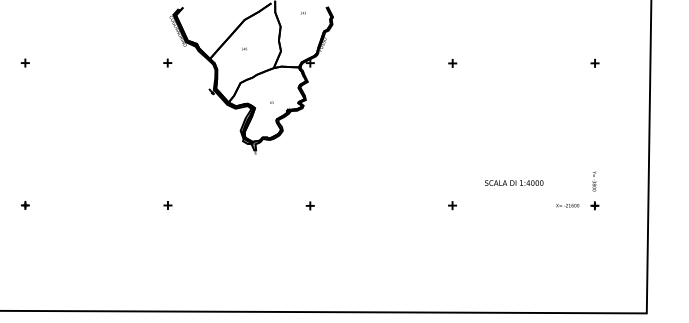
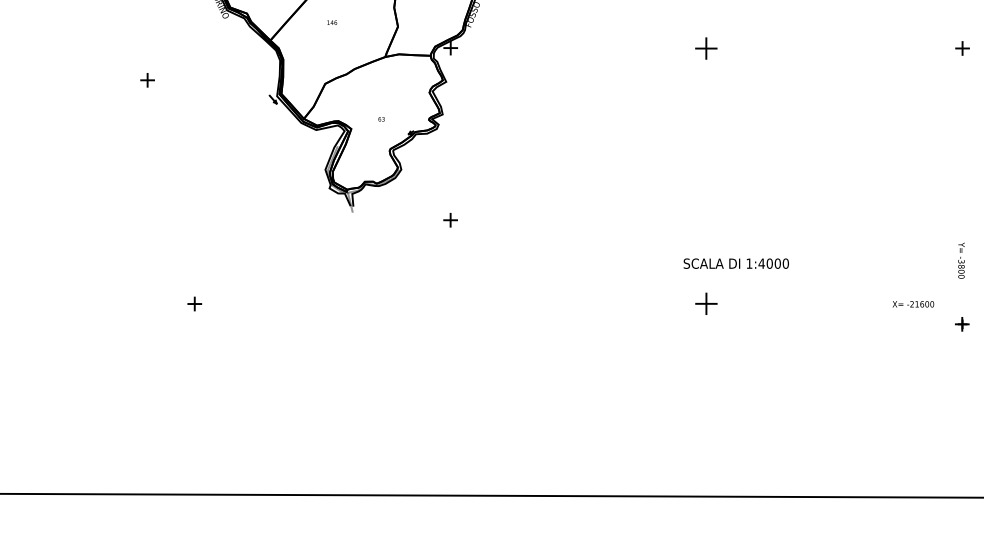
part: (167, 62) -> (147, 79), moved
part: (452, 63) -> (706, 48), size x1.6
text: (514, 182) -> (736, 262), moved
part: (309, 205) -> (449, 219), moved
part: (452, 205) -> (706, 304), size x1.6
part: (594, 205) -> (961, 323), moved

